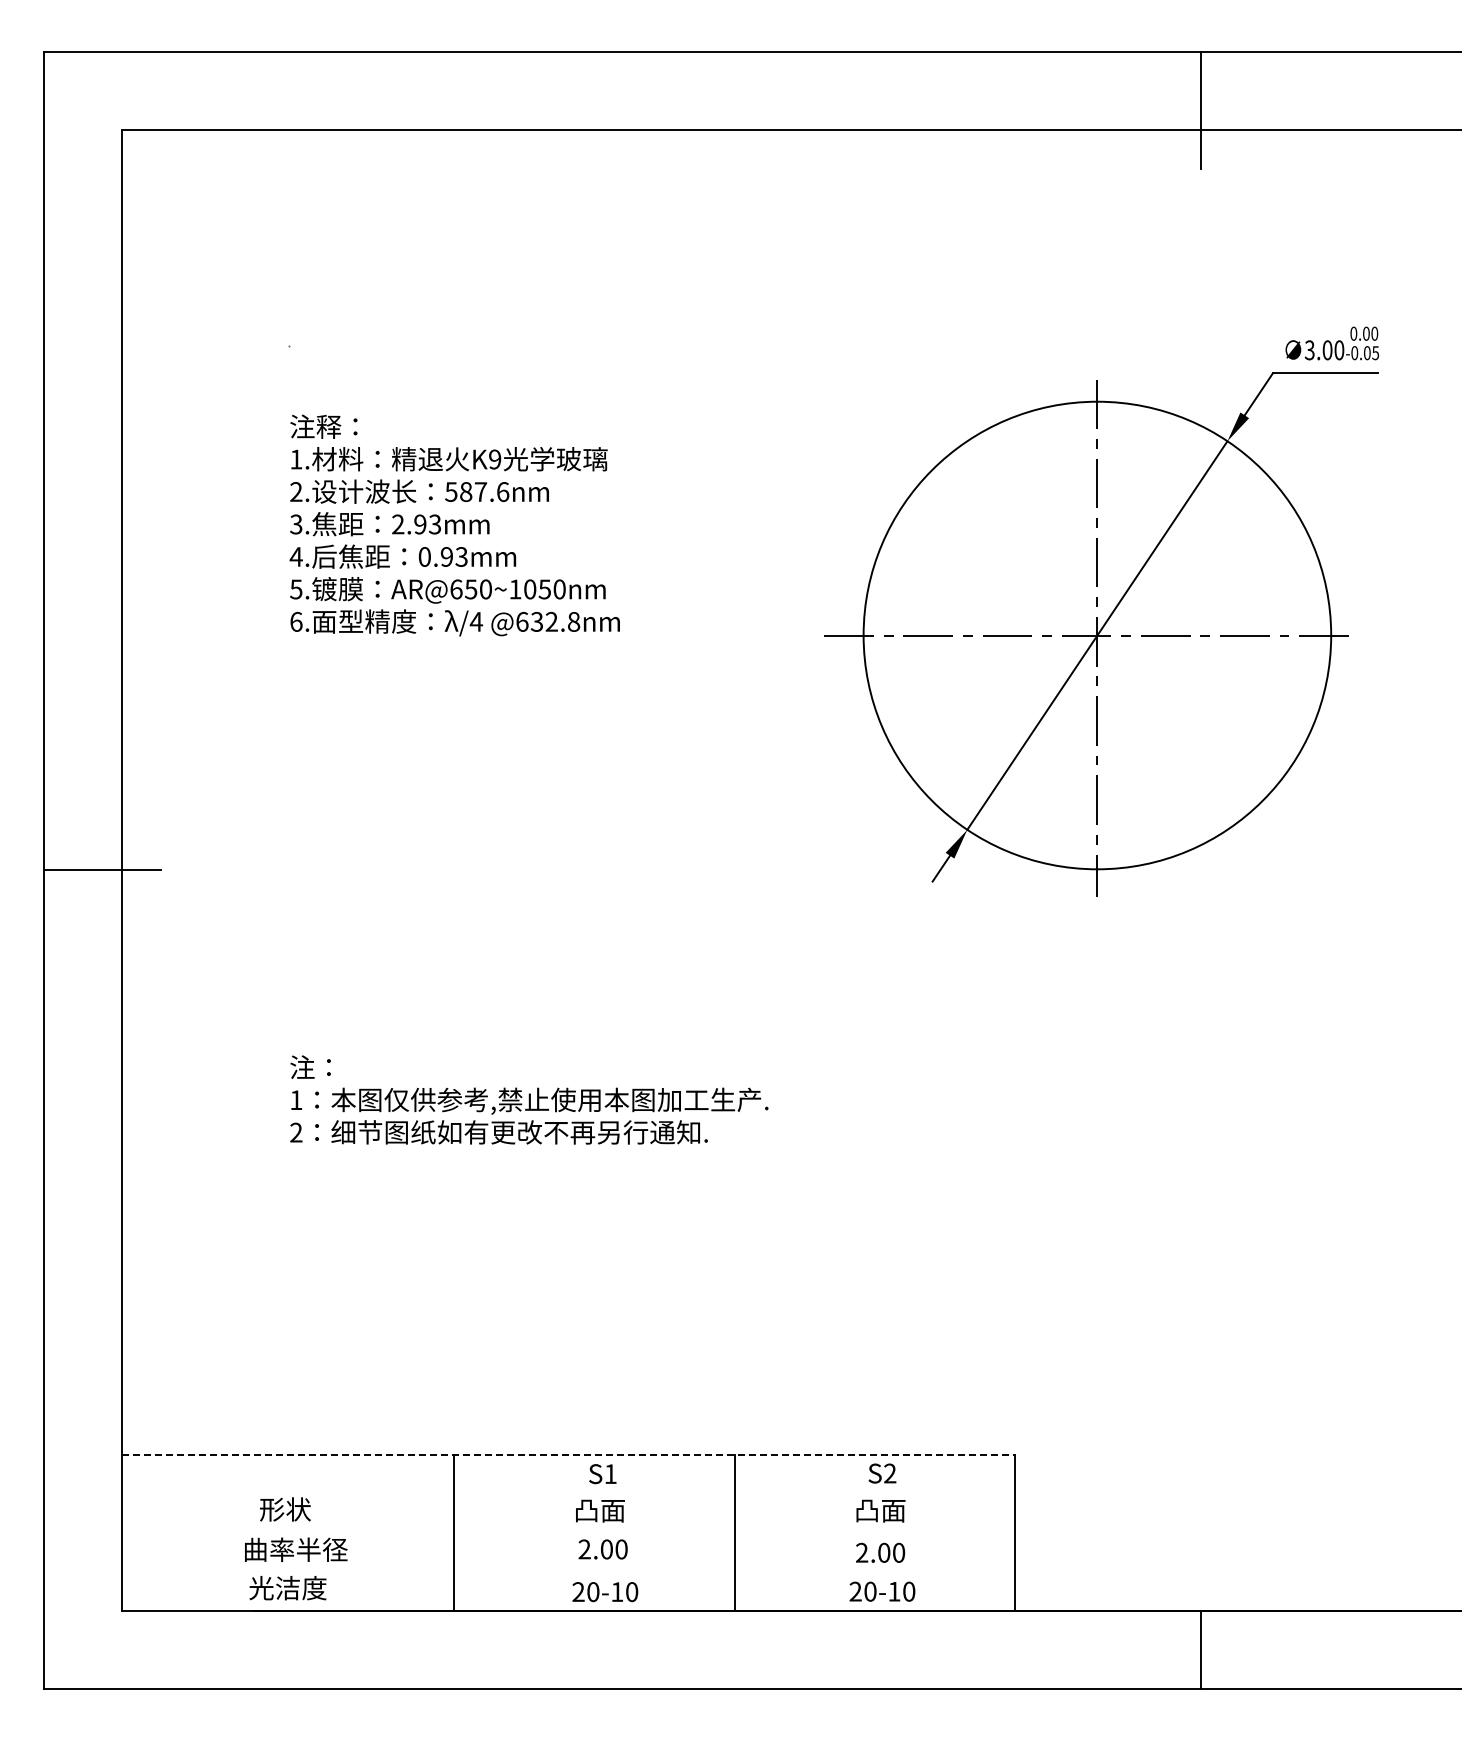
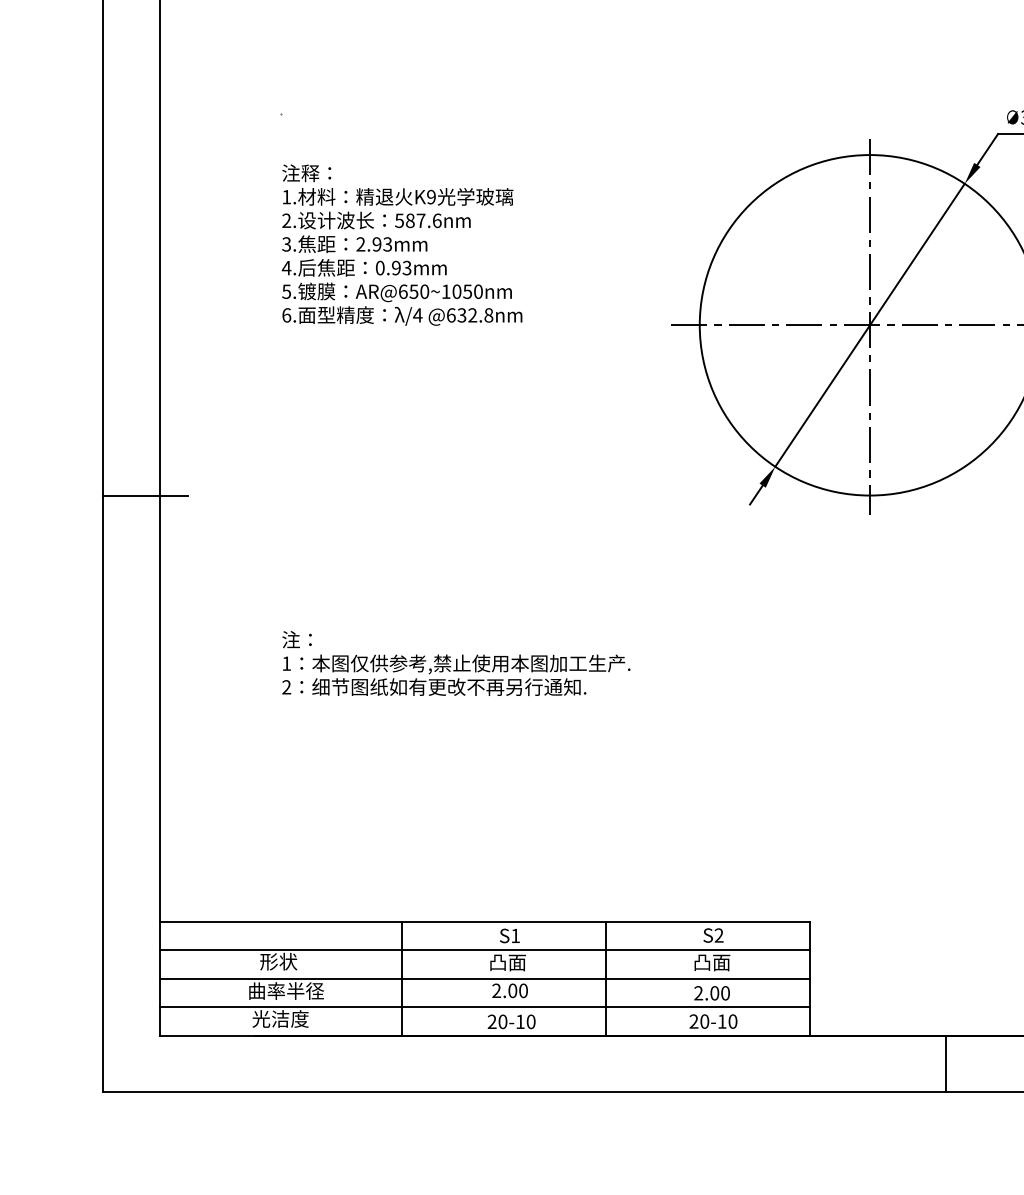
line: (568, 1454) -> (484, 921), dashed -> solid
line: (568, 1493) -> (484, 950), added
line: (568, 1532) -> (484, 978), added
line: (568, 1571) -> (484, 1006), added

